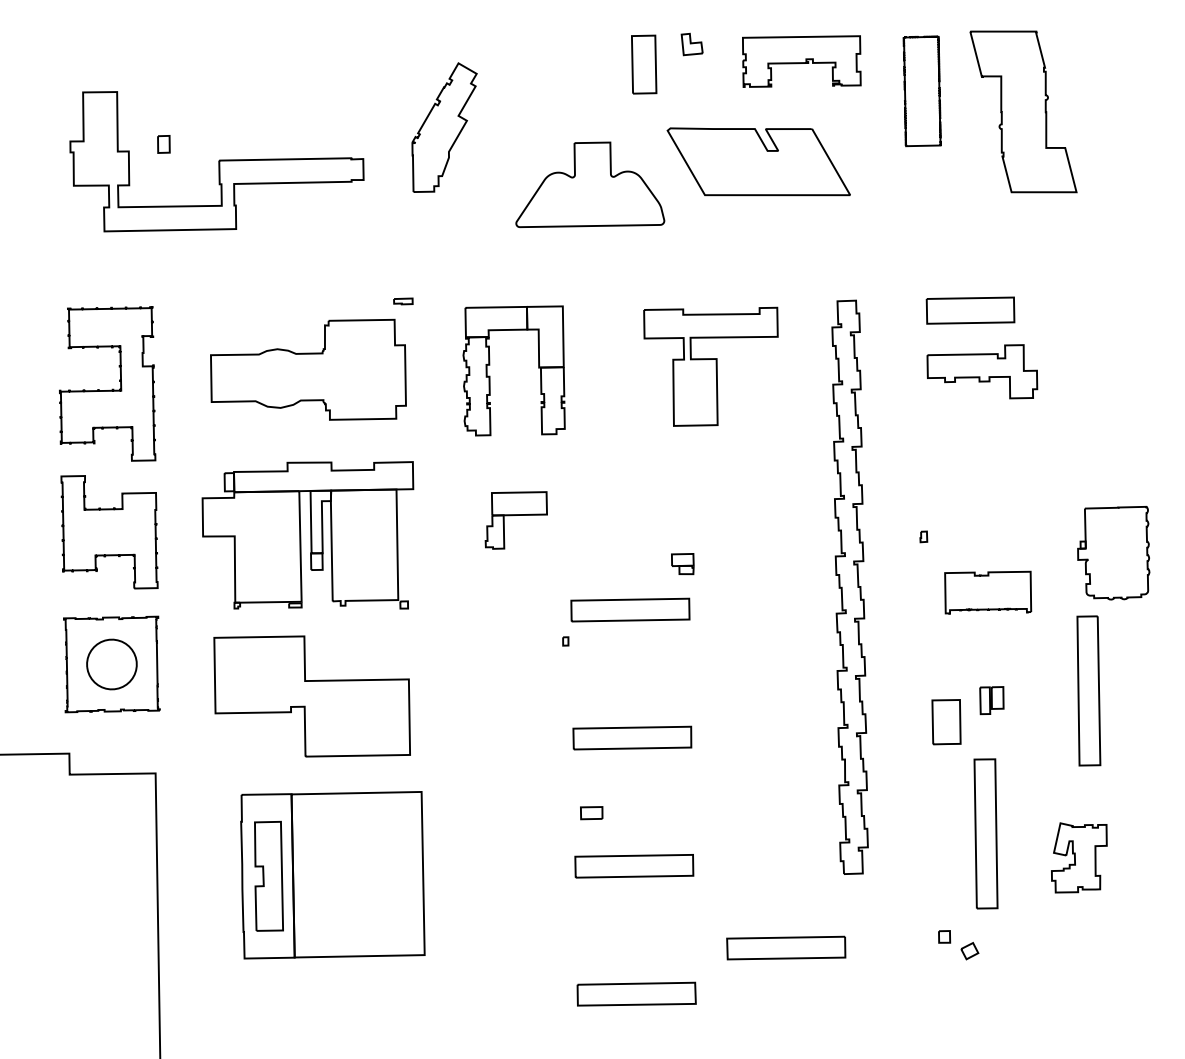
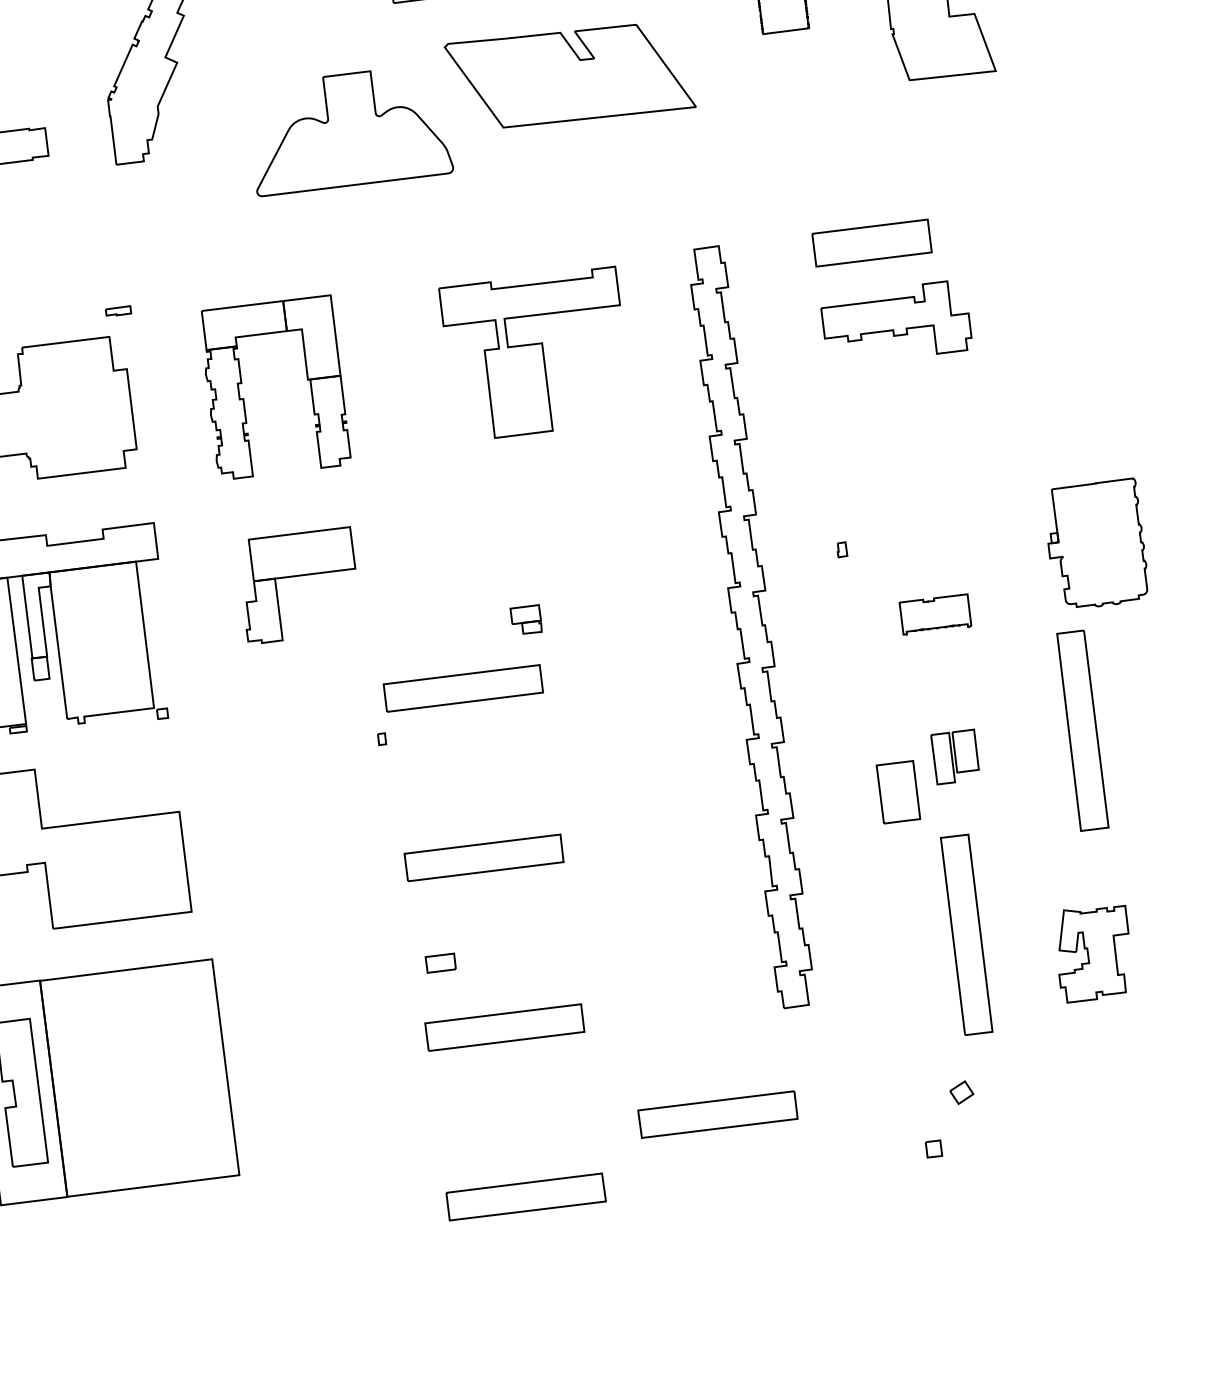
part: (515, 520) -> (298, 585), size x1.4
part: (988, 592) -> (935, 614), size x0.6
part: (991, 700) -> (955, 757), size x1.4
part: (944, 936) -> (933, 1148), moved

